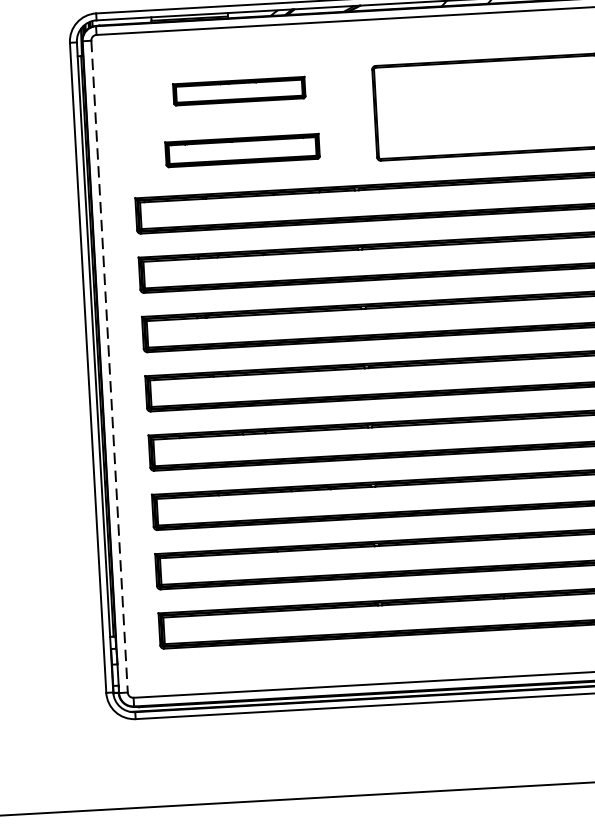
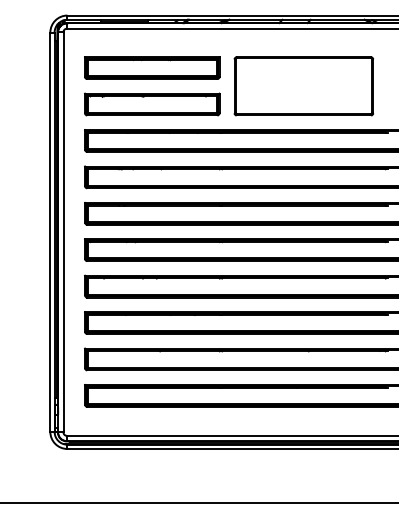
part: (239, 90) -> (152, 67), size x1.67
part: (242, 150) -> (152, 104), size x1.43
line: (109, 367) -> (63, 232), dashed -> solid

